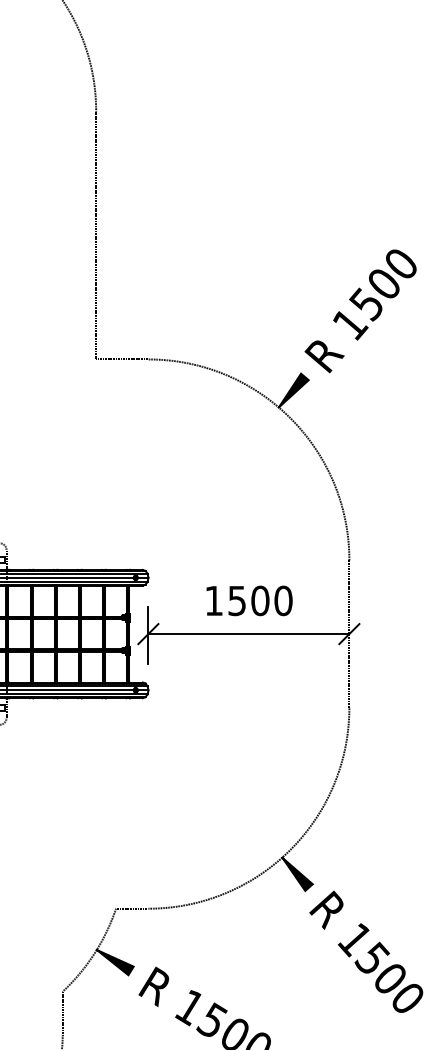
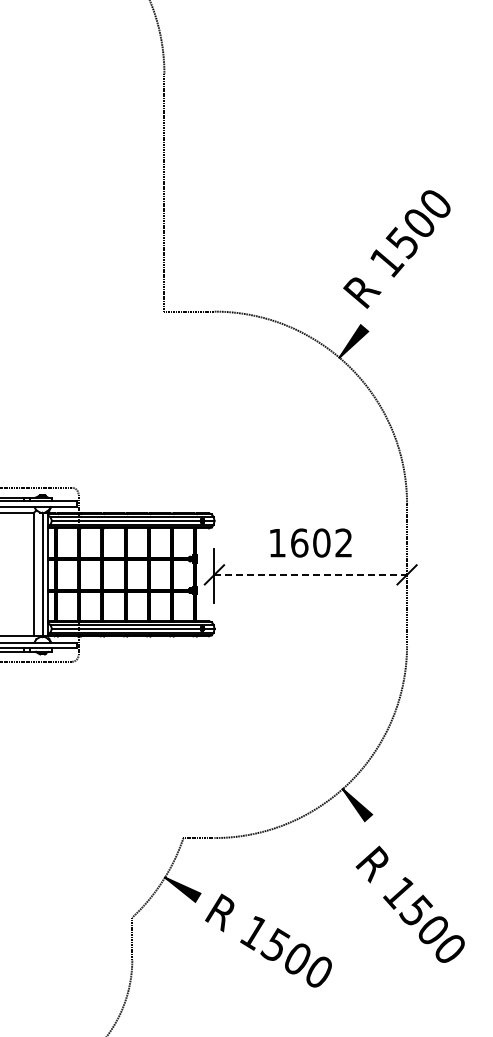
text: (360, 311) -> (396, 249), moved
text: (260, 600) -> (321, 542), 1500 -> 1602
line: (249, 633) -> (311, 574), solid -> dashed
text: (365, 950) -> (409, 903), moved

